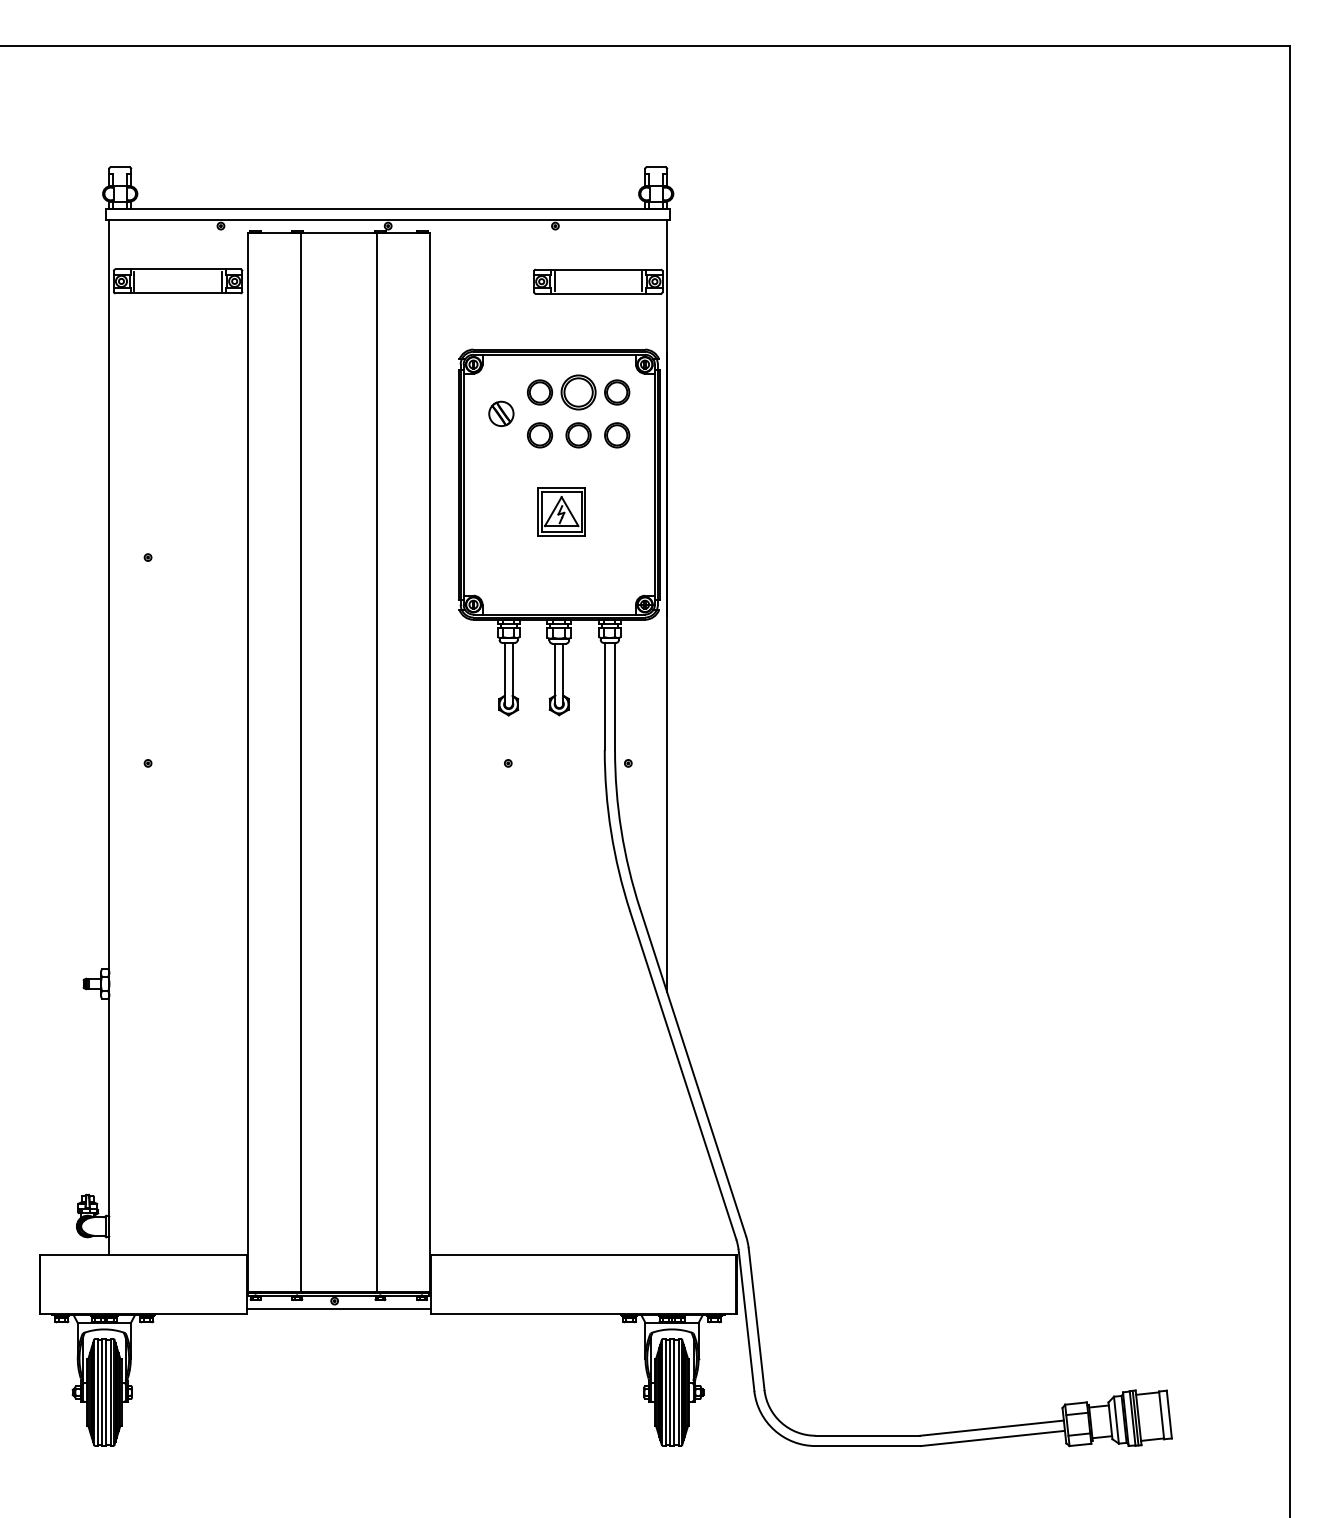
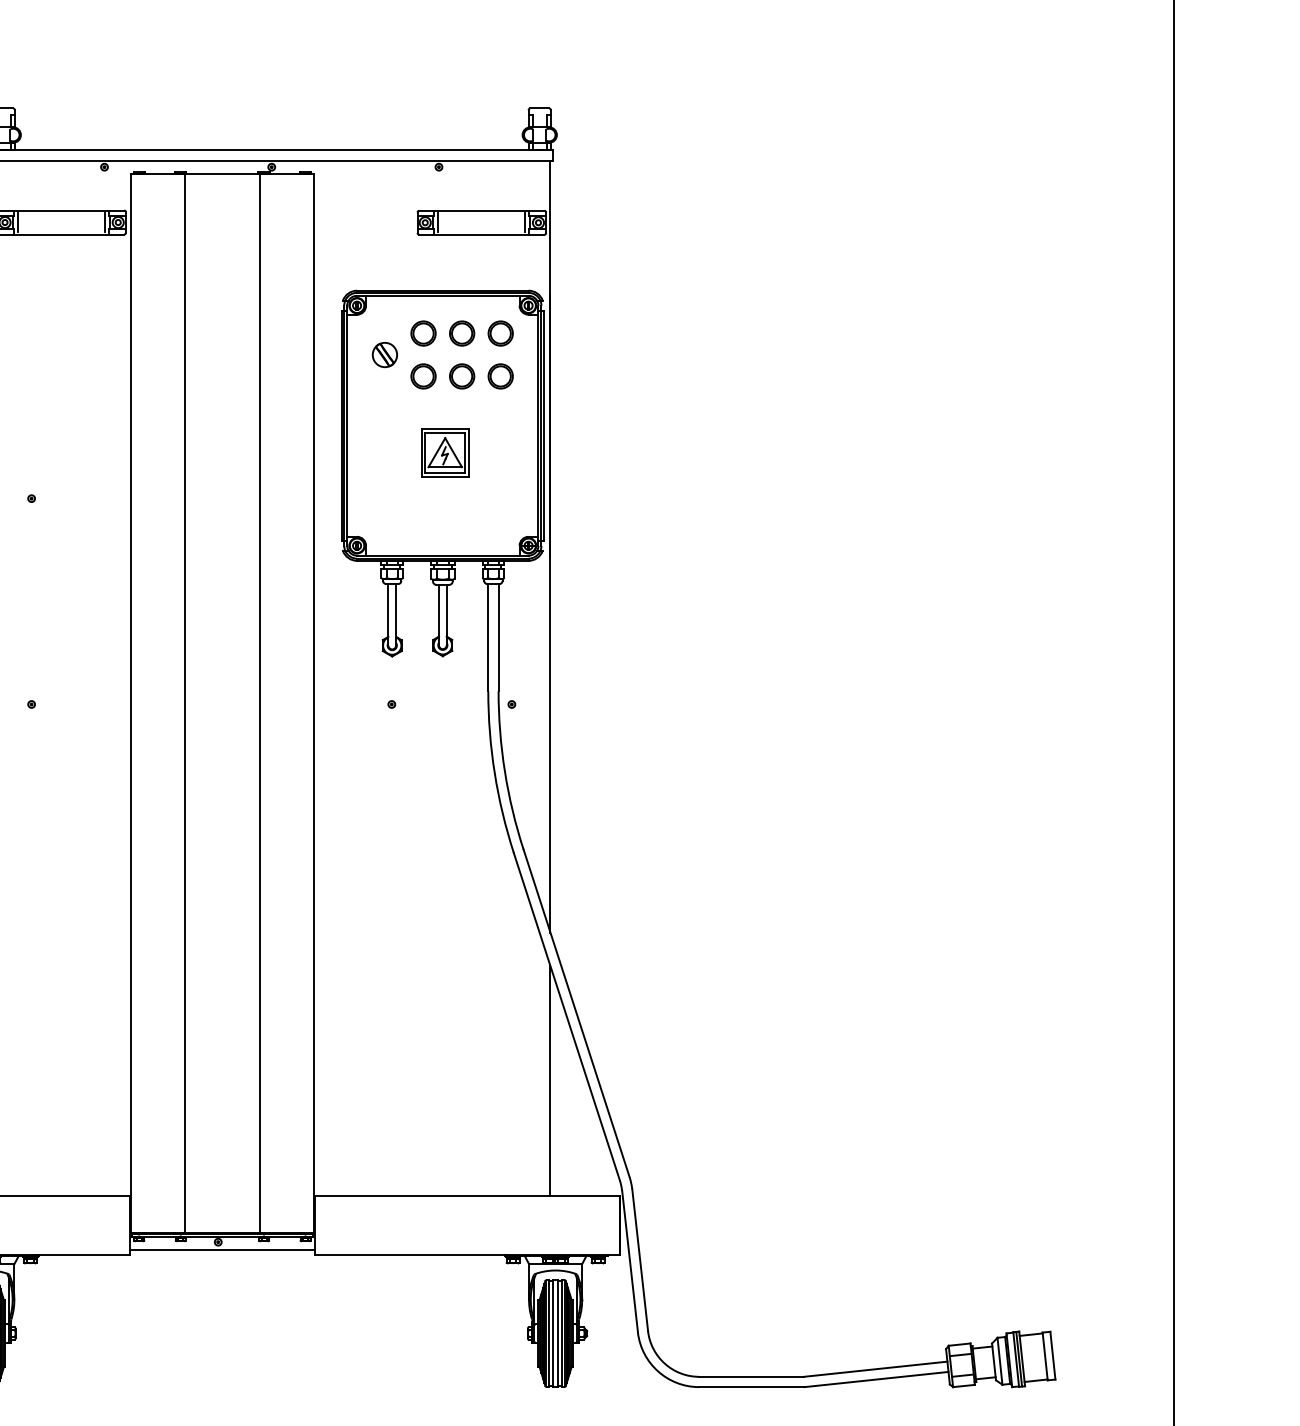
part: (578, 392) -> (462, 333), size x0.71
line: (666, 1139) -> (550, 1080), added

